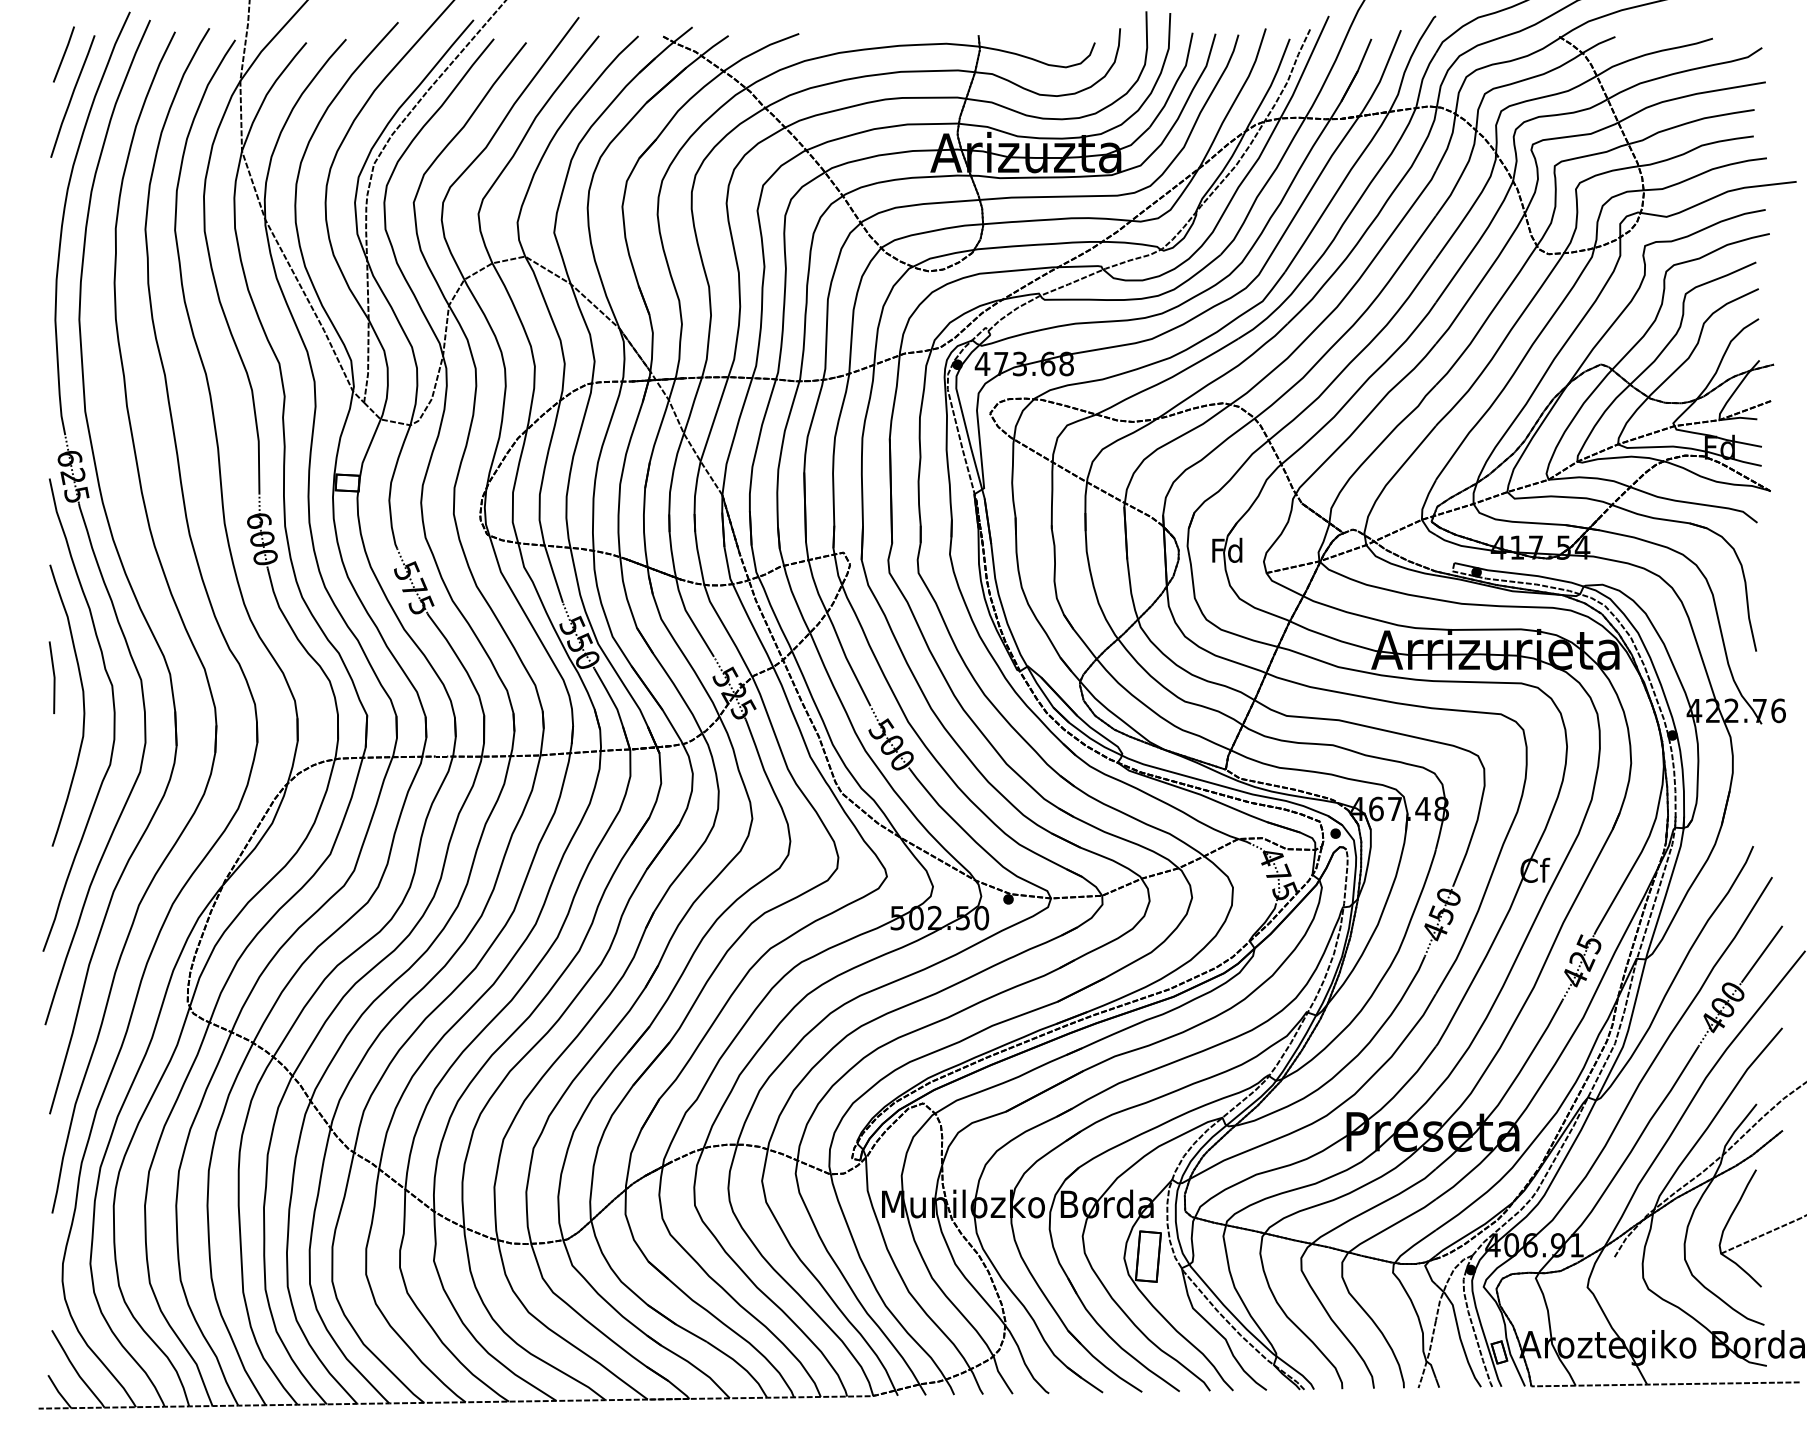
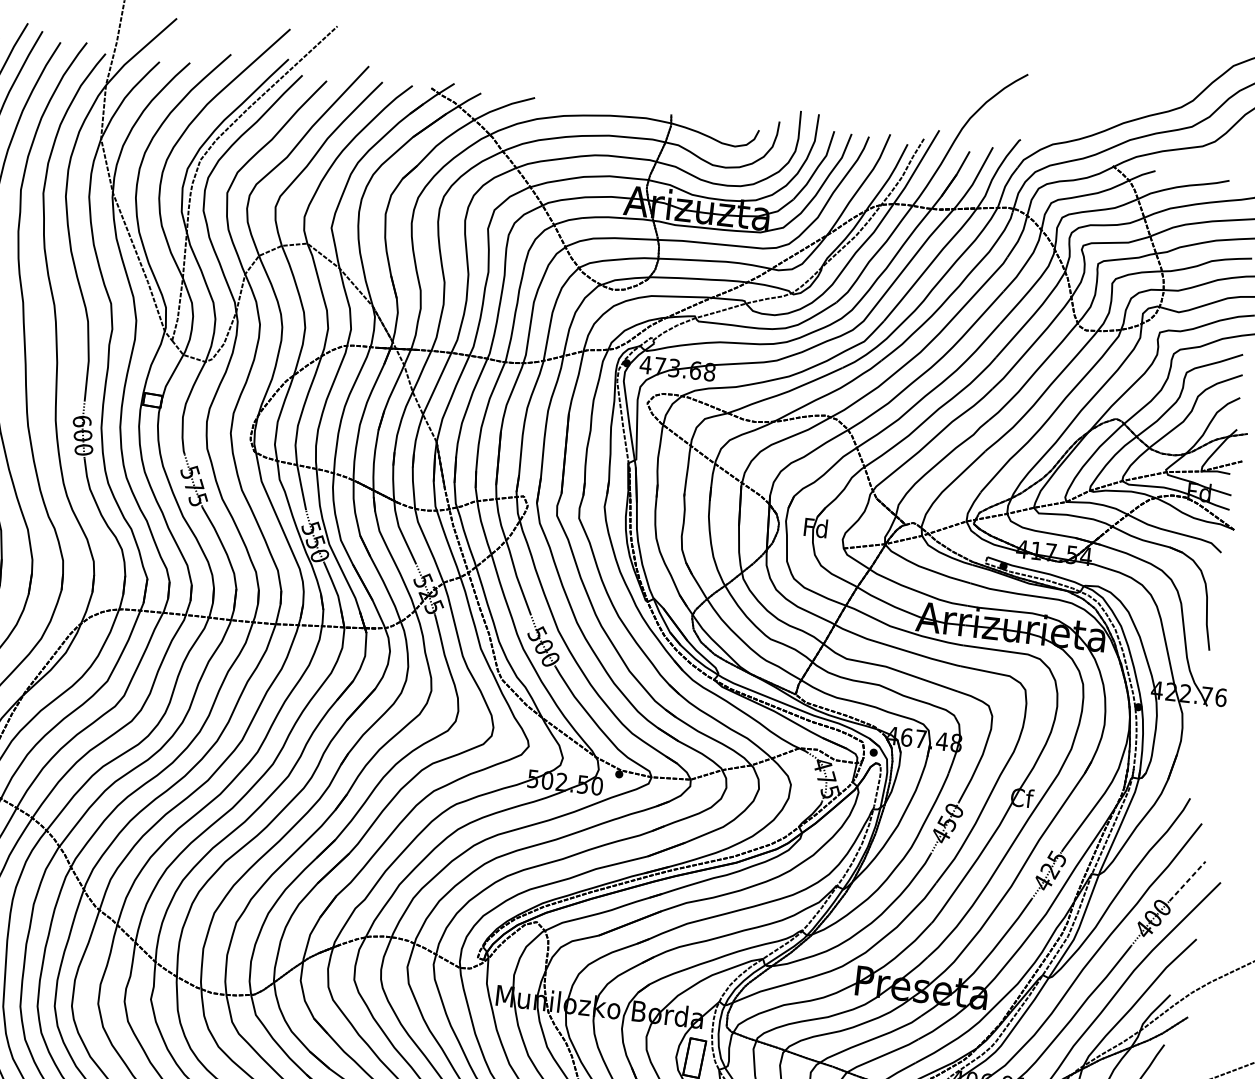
line: (1762, 954) -> (1187, 881), solid -> dashed

